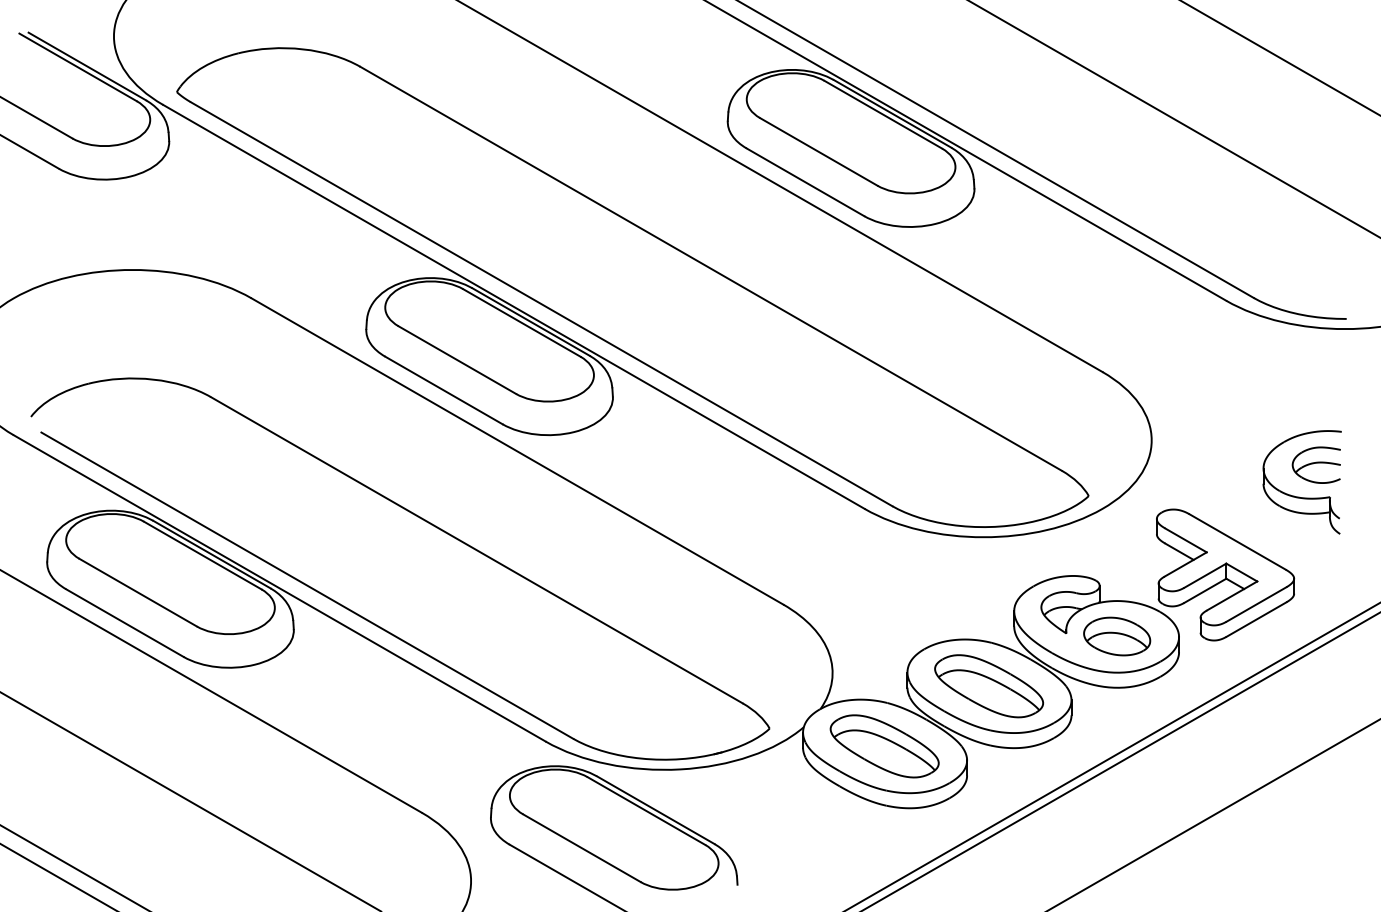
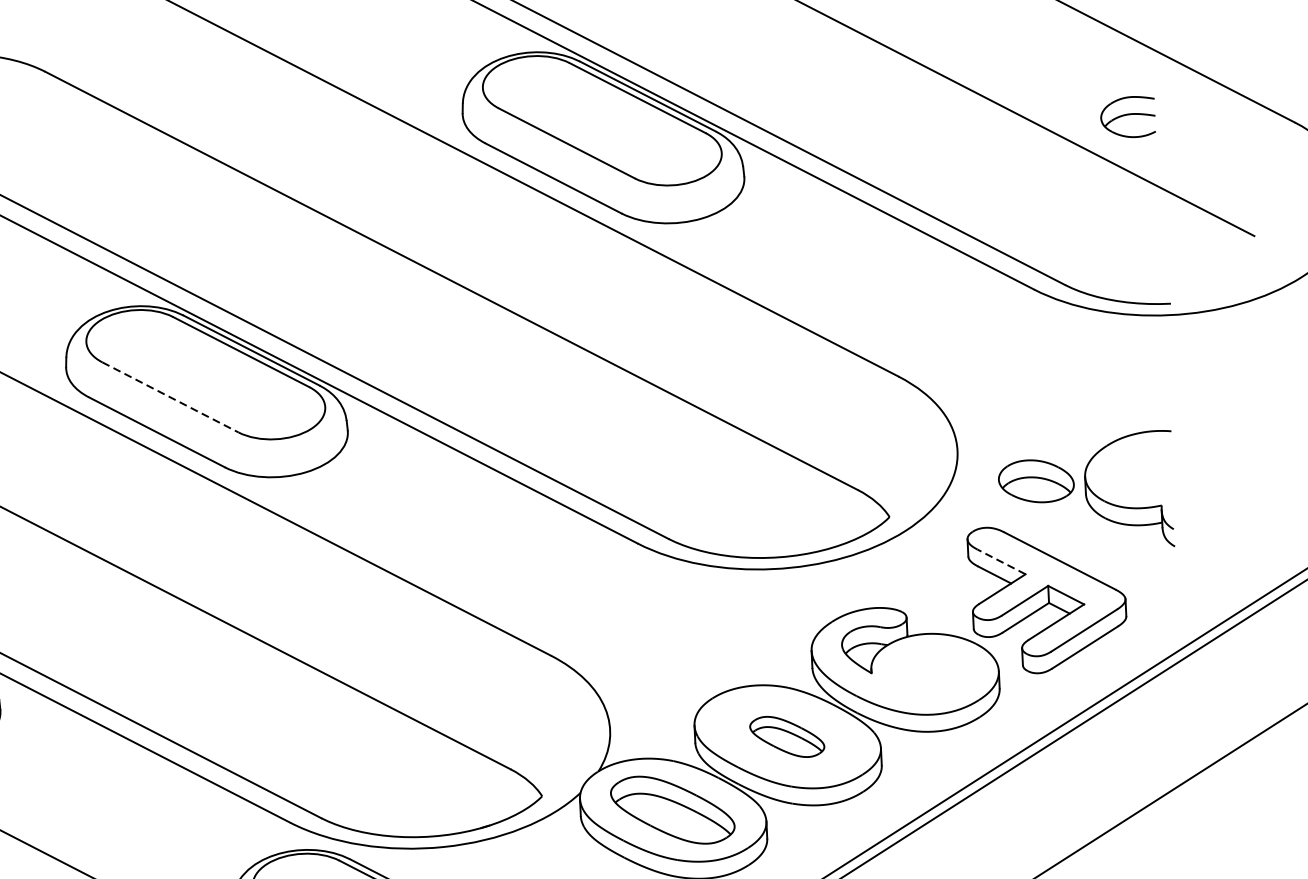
line: (457, 360) -> (170, 397), solid -> dashed
part: (1315, 464) -> (1126, 116), moved
line: (1185, 540) -> (1000, 562), solid -> dashed
part: (1117, 636) -> (1036, 481), moved
part: (988, 686) -> (786, 737), size x0.6

